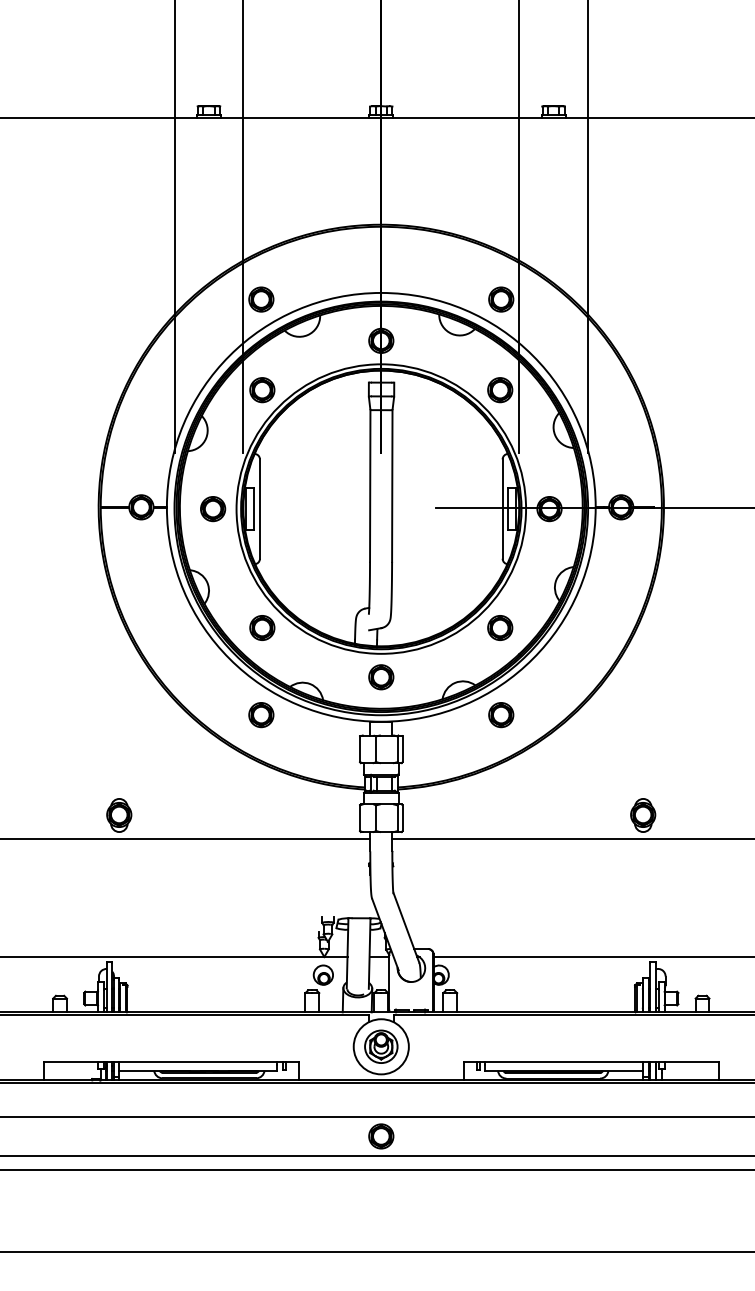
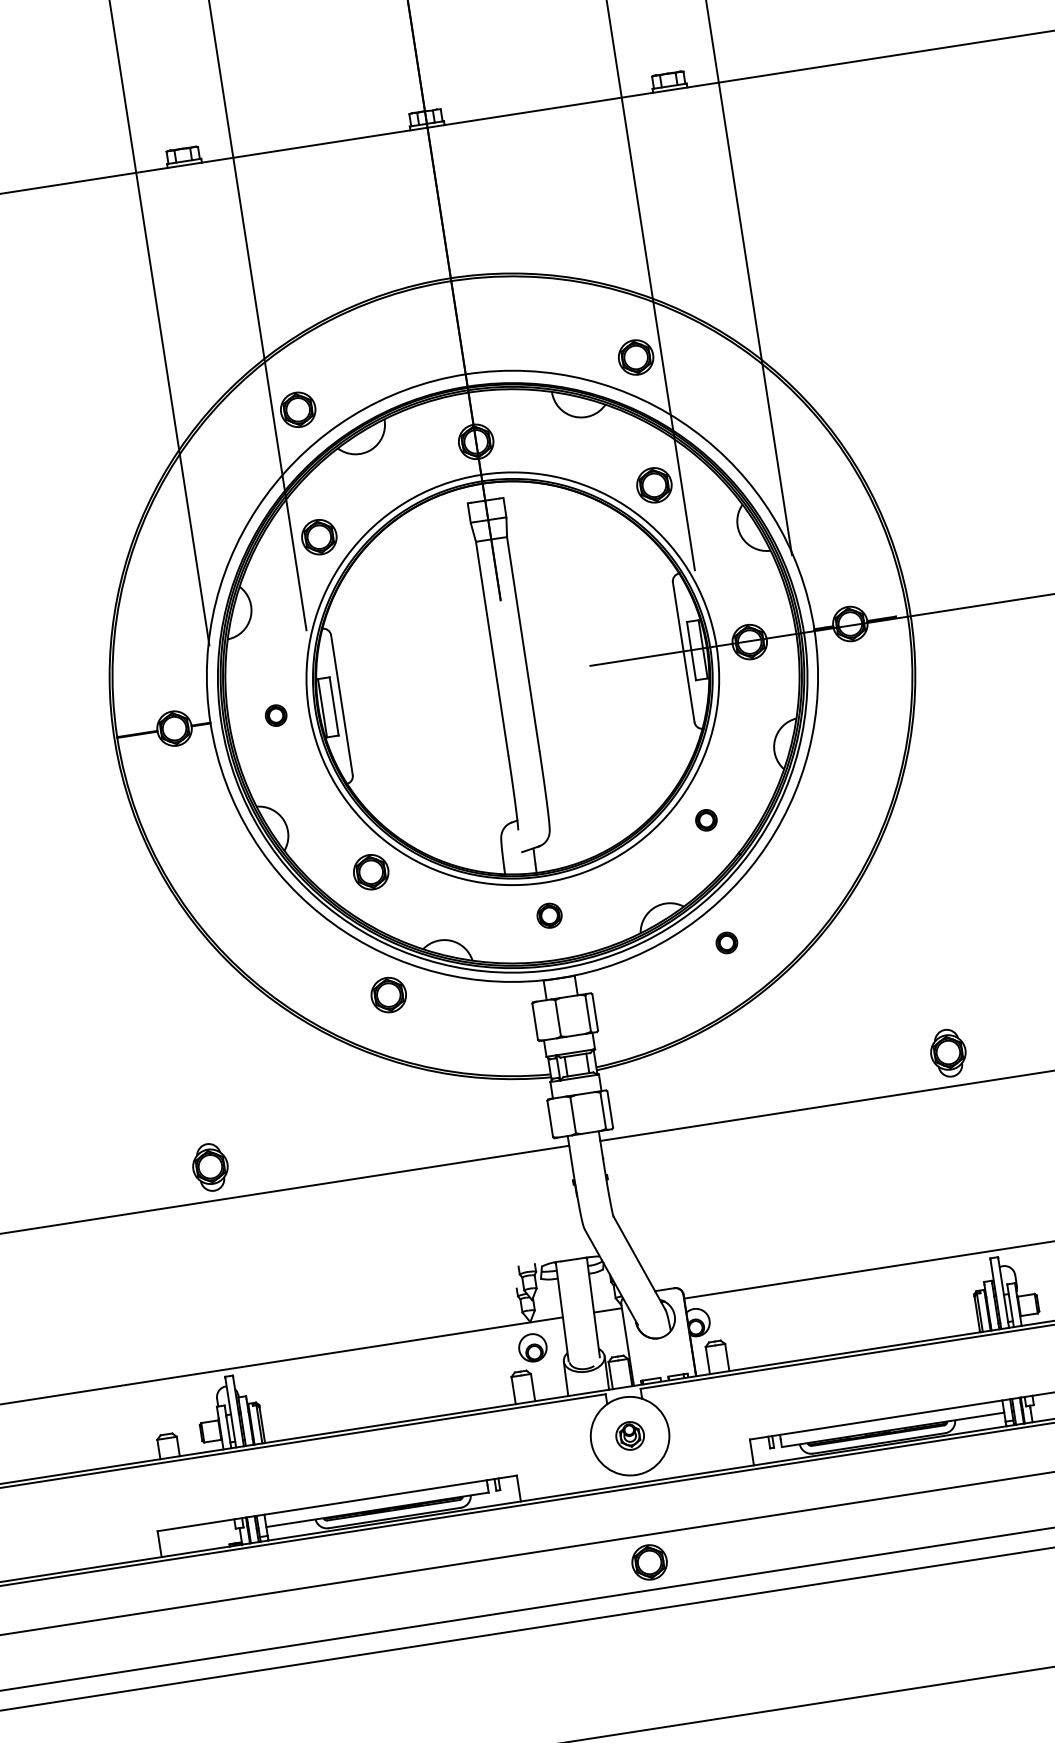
part: (213, 509) -> (276, 715), size x0.6
part: (500, 627) -> (706, 819), size x0.6
part: (381, 677) -> (549, 915), size x0.7
part: (501, 715) -> (727, 943), size x0.6
part: (381, 1046) -> (630, 1435), size x0.6

